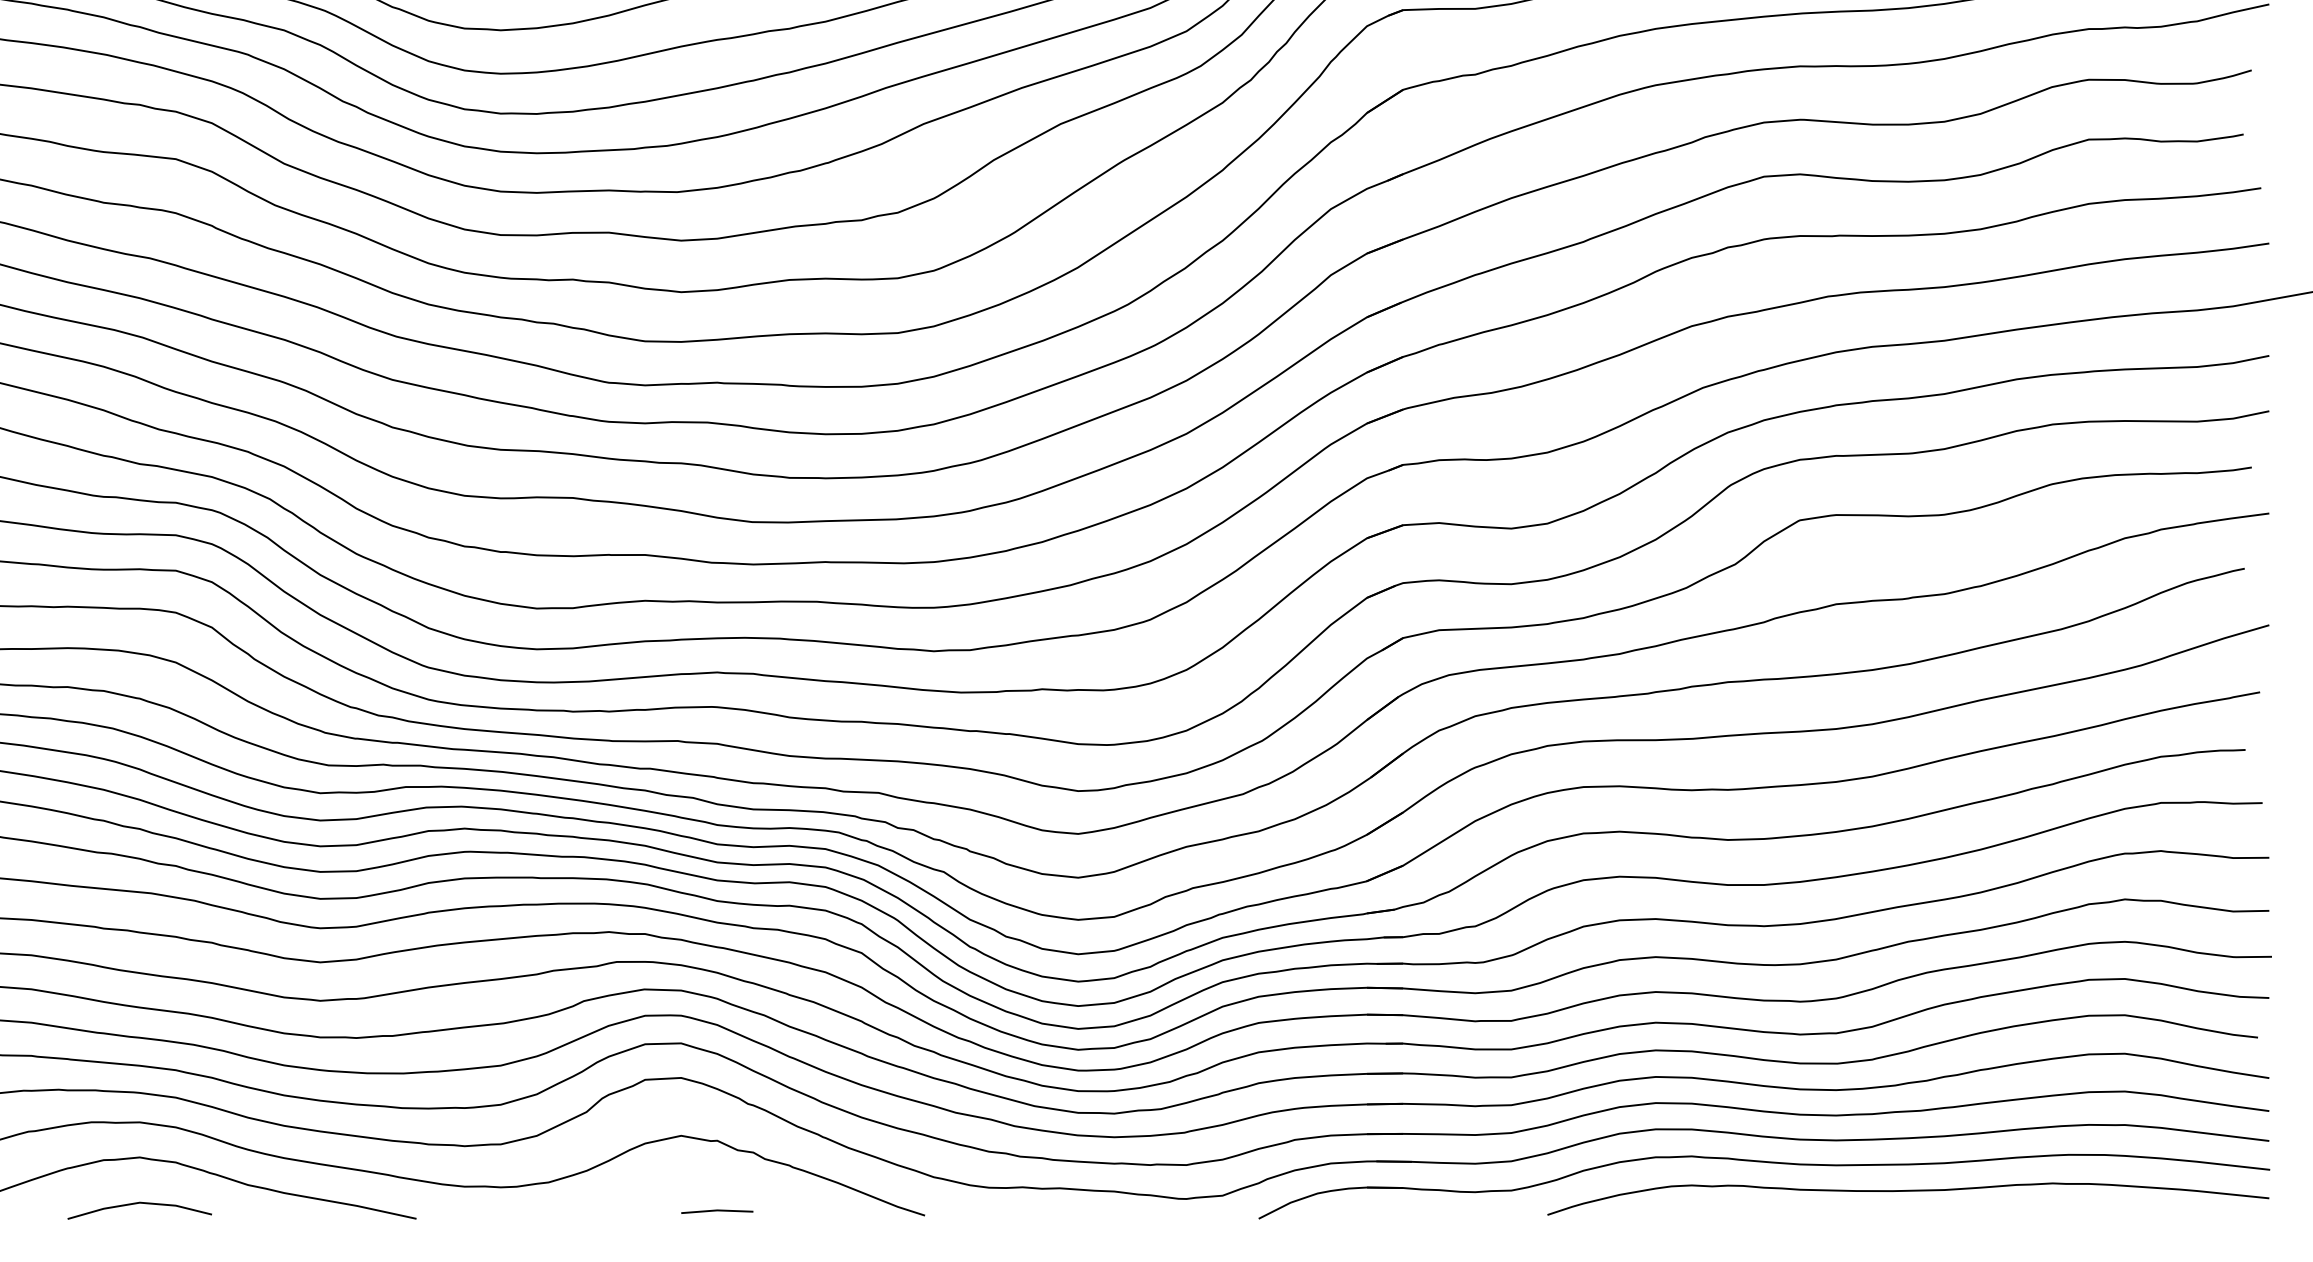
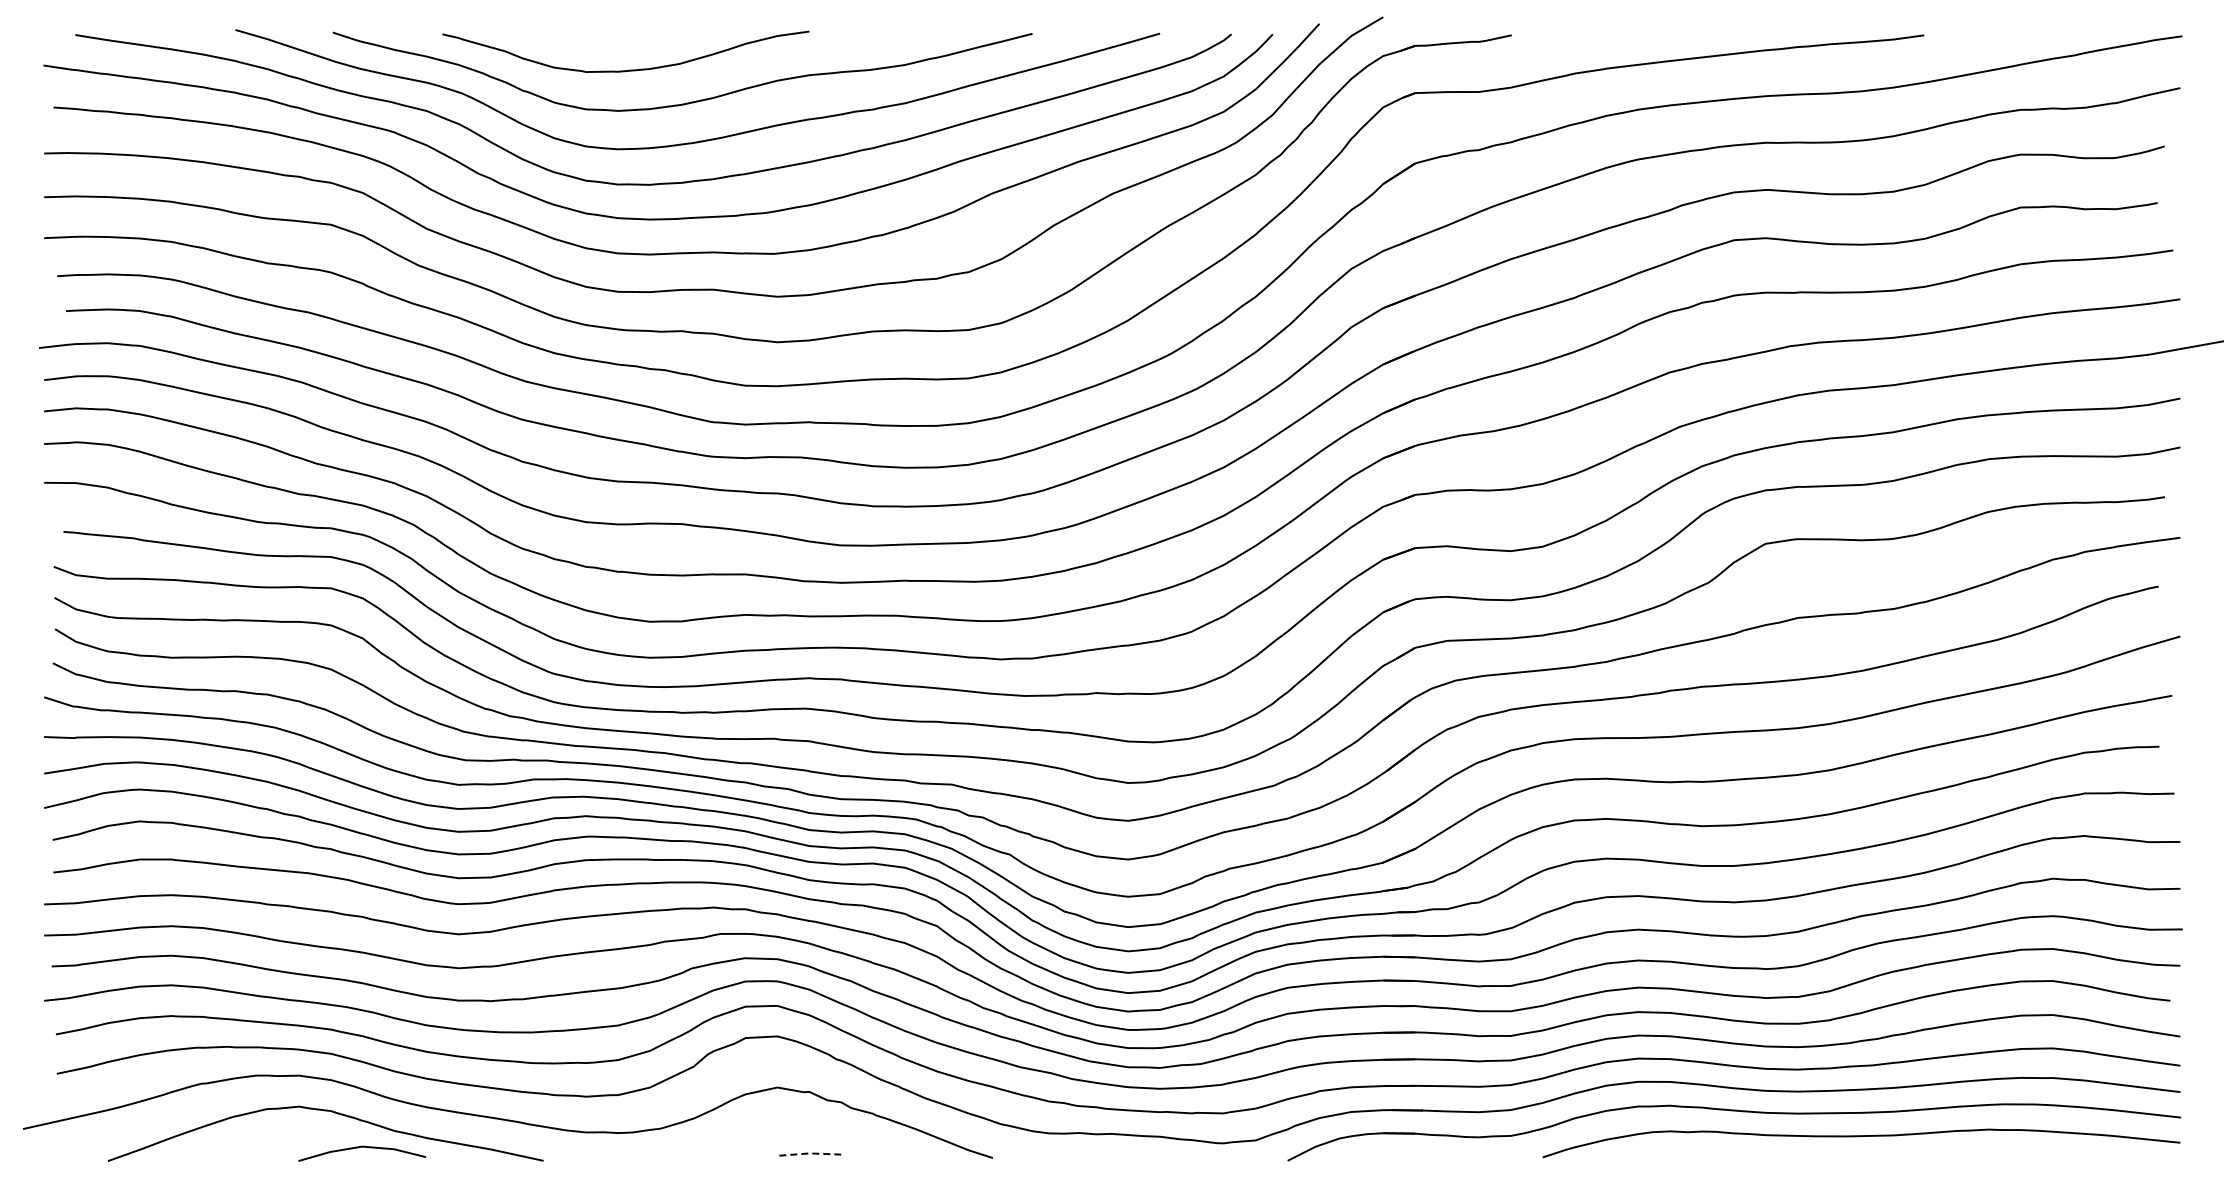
line: (140, 1203) -> (362, 1147), moved
line: (717, 1210) -> (809, 1153), solid -> dashed

